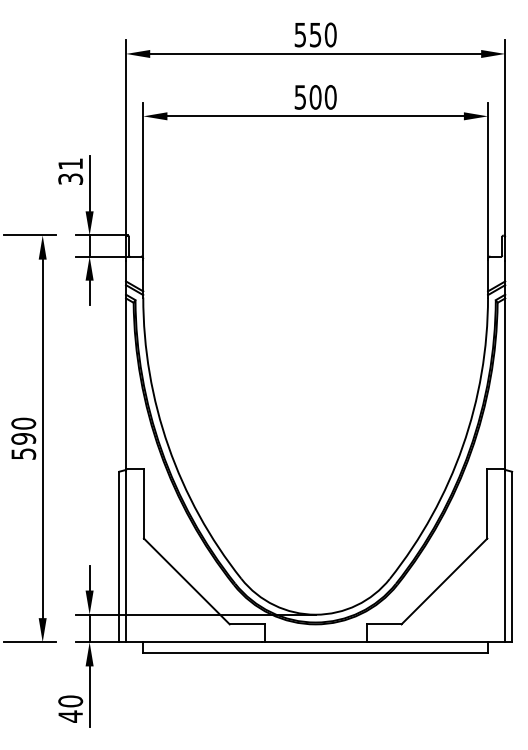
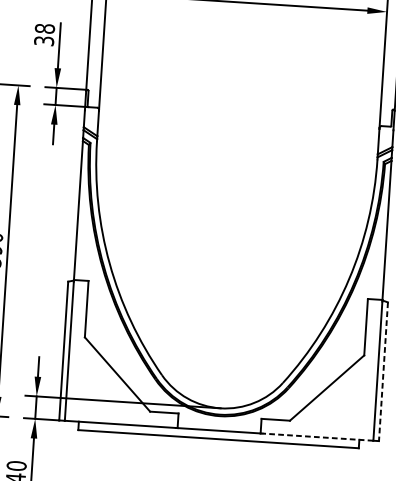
text: (70, 163) -> (44, 28), 31 -> 38
line: (512, 557) -> (383, 372), solid -> dashed
line: (436, 642) -> (317, 437), solid -> dashed

